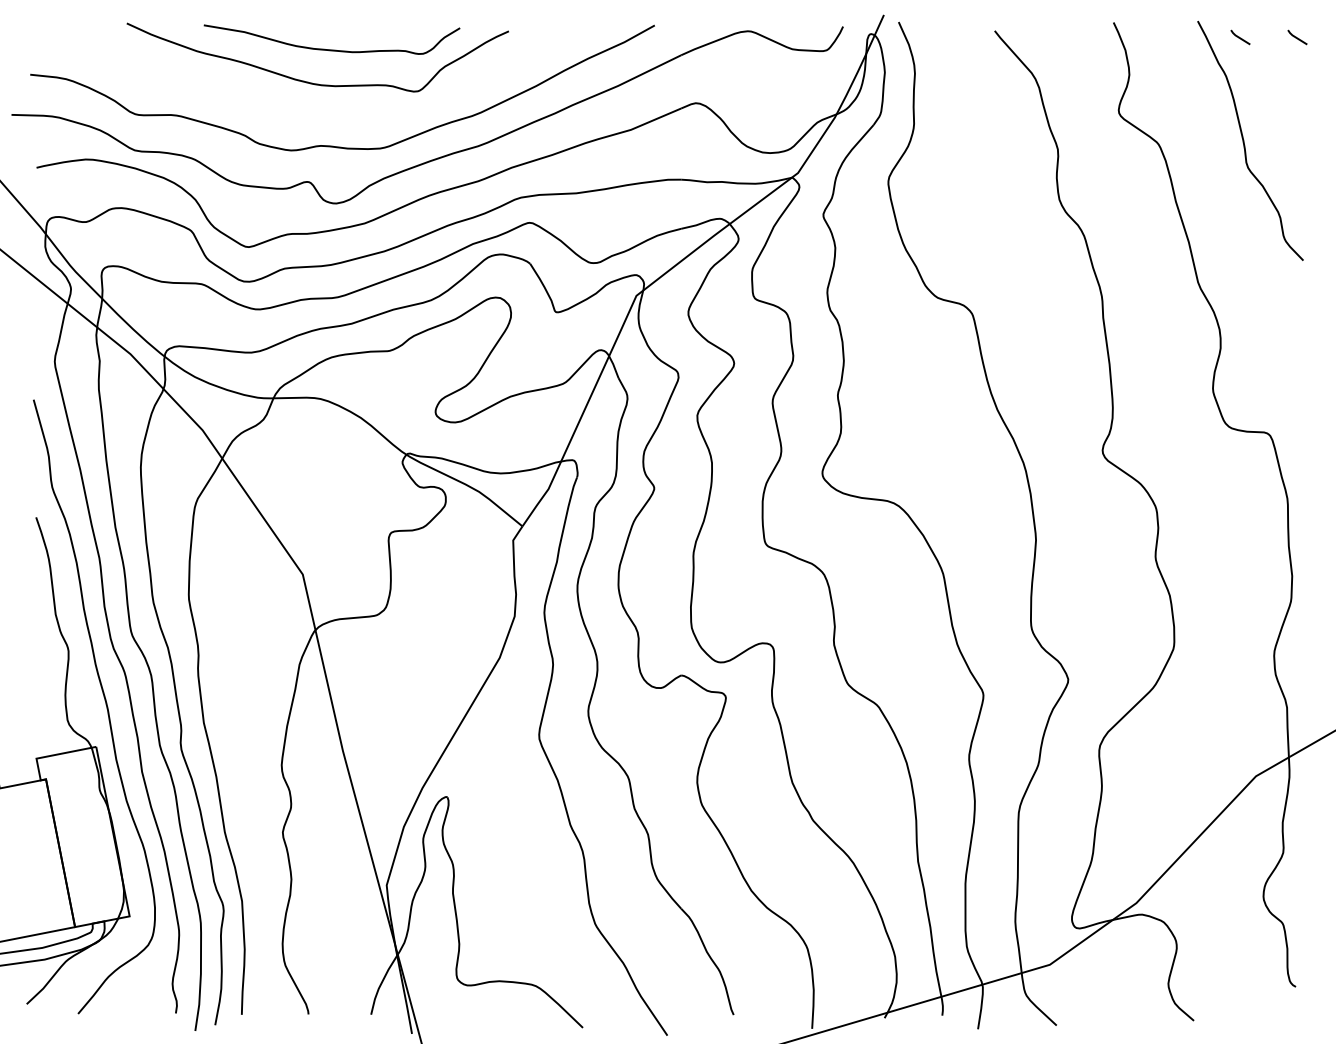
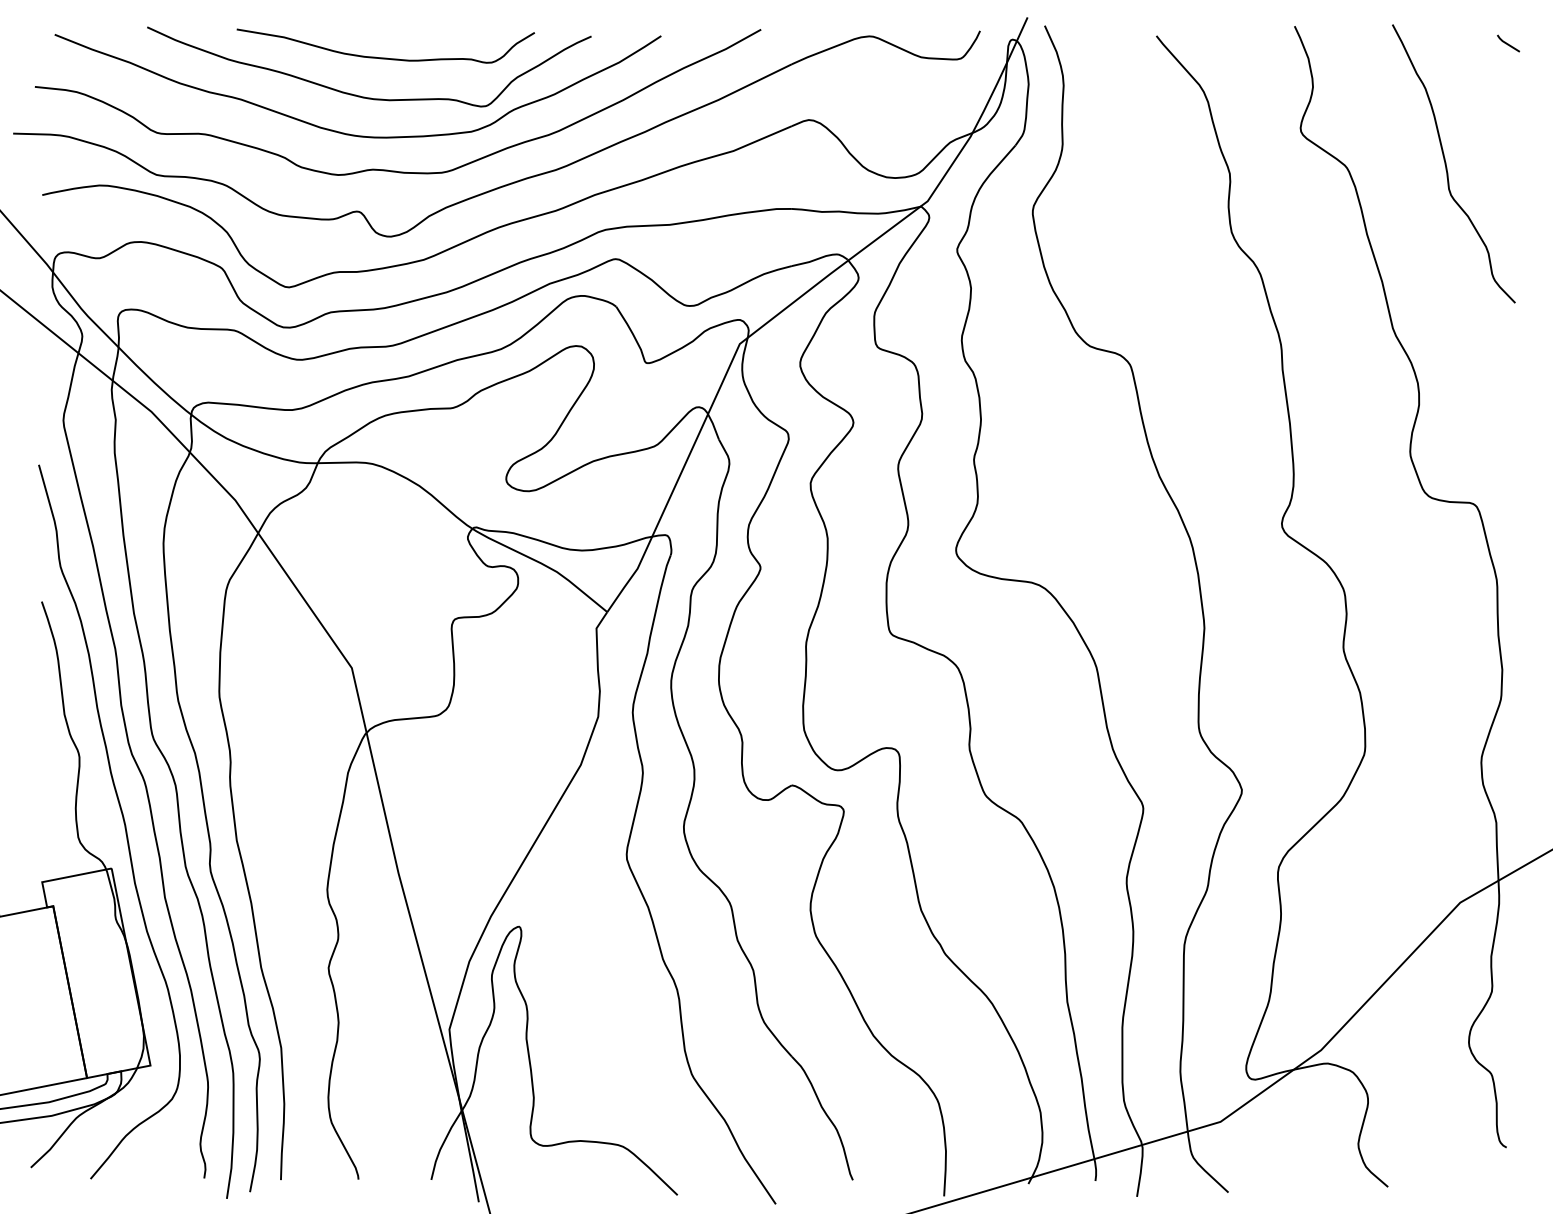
line: (1240, 37) -> (1442, 43), removed
curve: (300, 114) -> (349, 133), added

